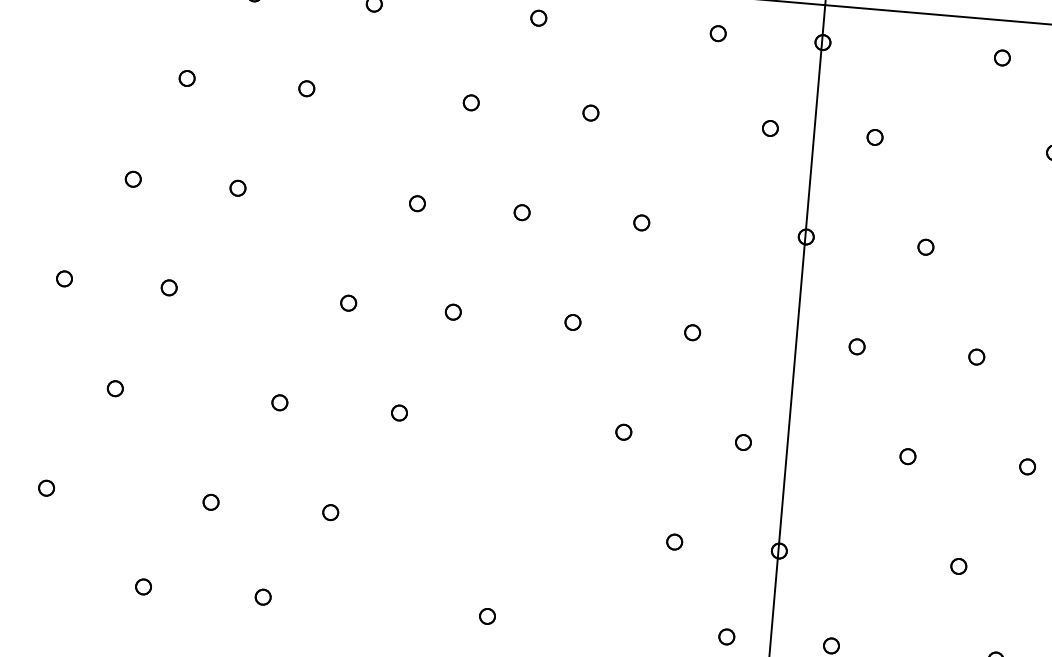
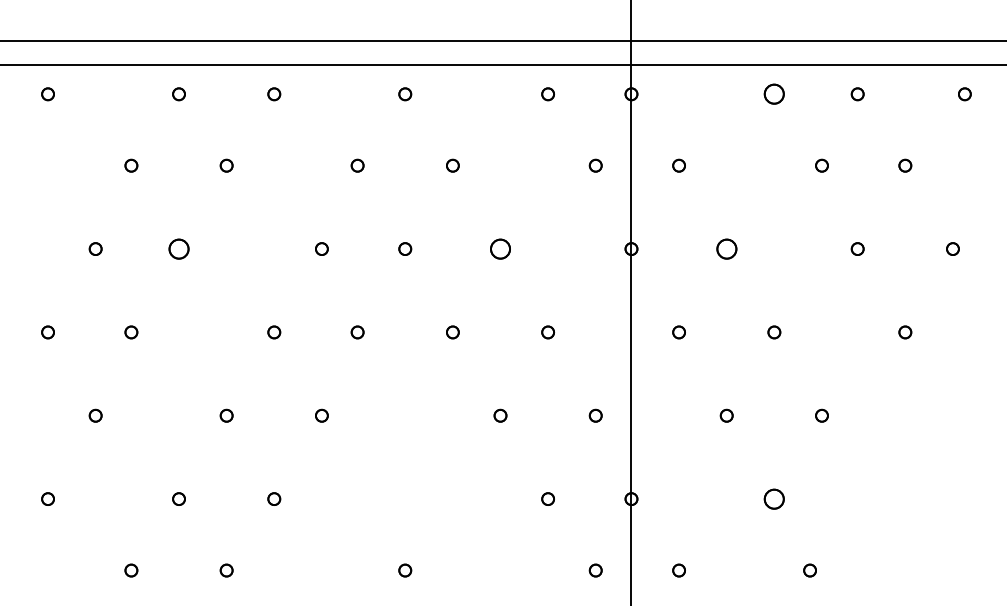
part: (1002, 58) -> (774, 94), size x1.6
part: (237, 187) -> (178, 248), size x1.6
part: (641, 222) -> (500, 248), size x1.6
part: (925, 246) -> (726, 248), size x1.6
part: (959, 565) -> (774, 498), size x1.6

